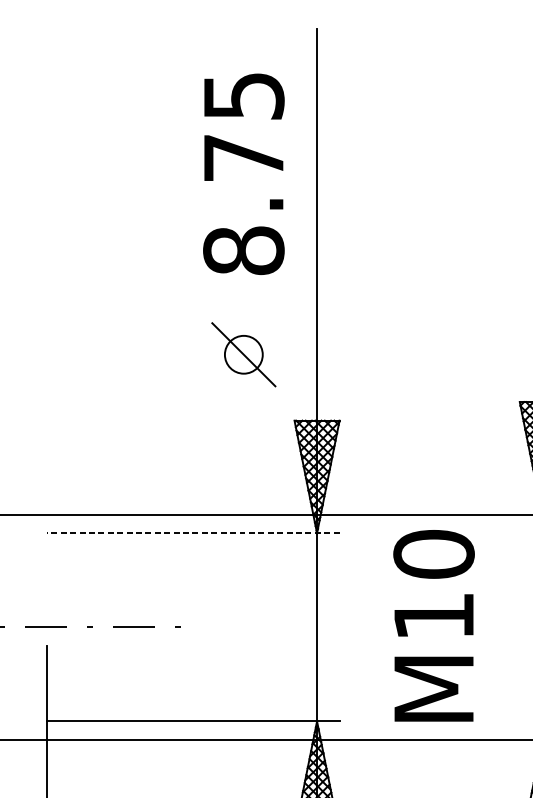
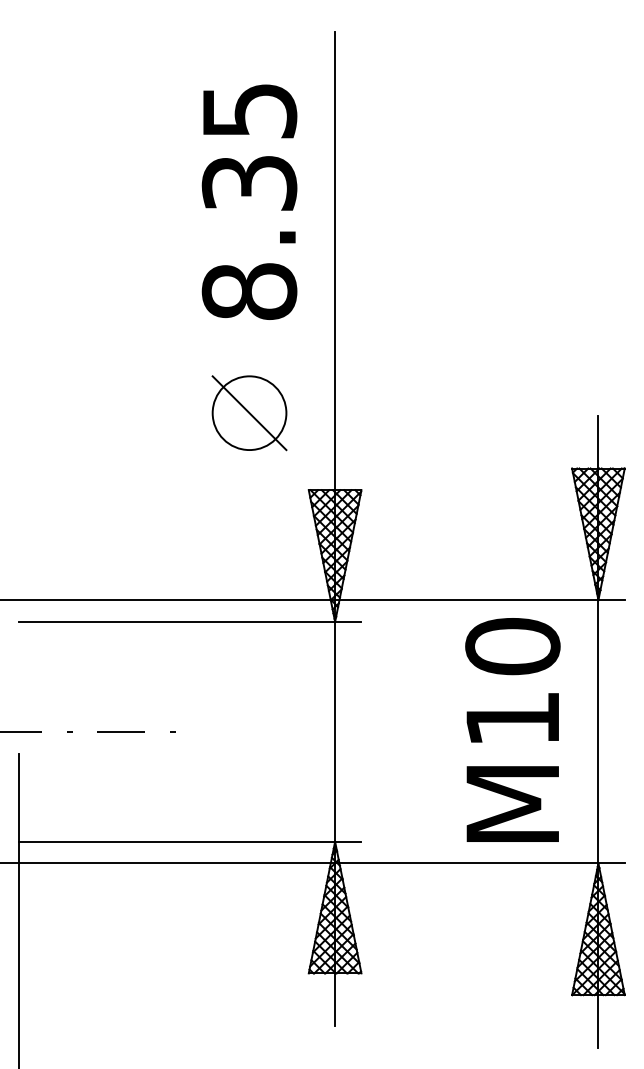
text: (243, 158) -> (249, 183), 8.75 -> 8.35
circle: (243, 355) -> (249, 413), size x1.67
line: (192, 532) -> (189, 621), dashed -> solid
text: (433, 625) -> (512, 729), moved

